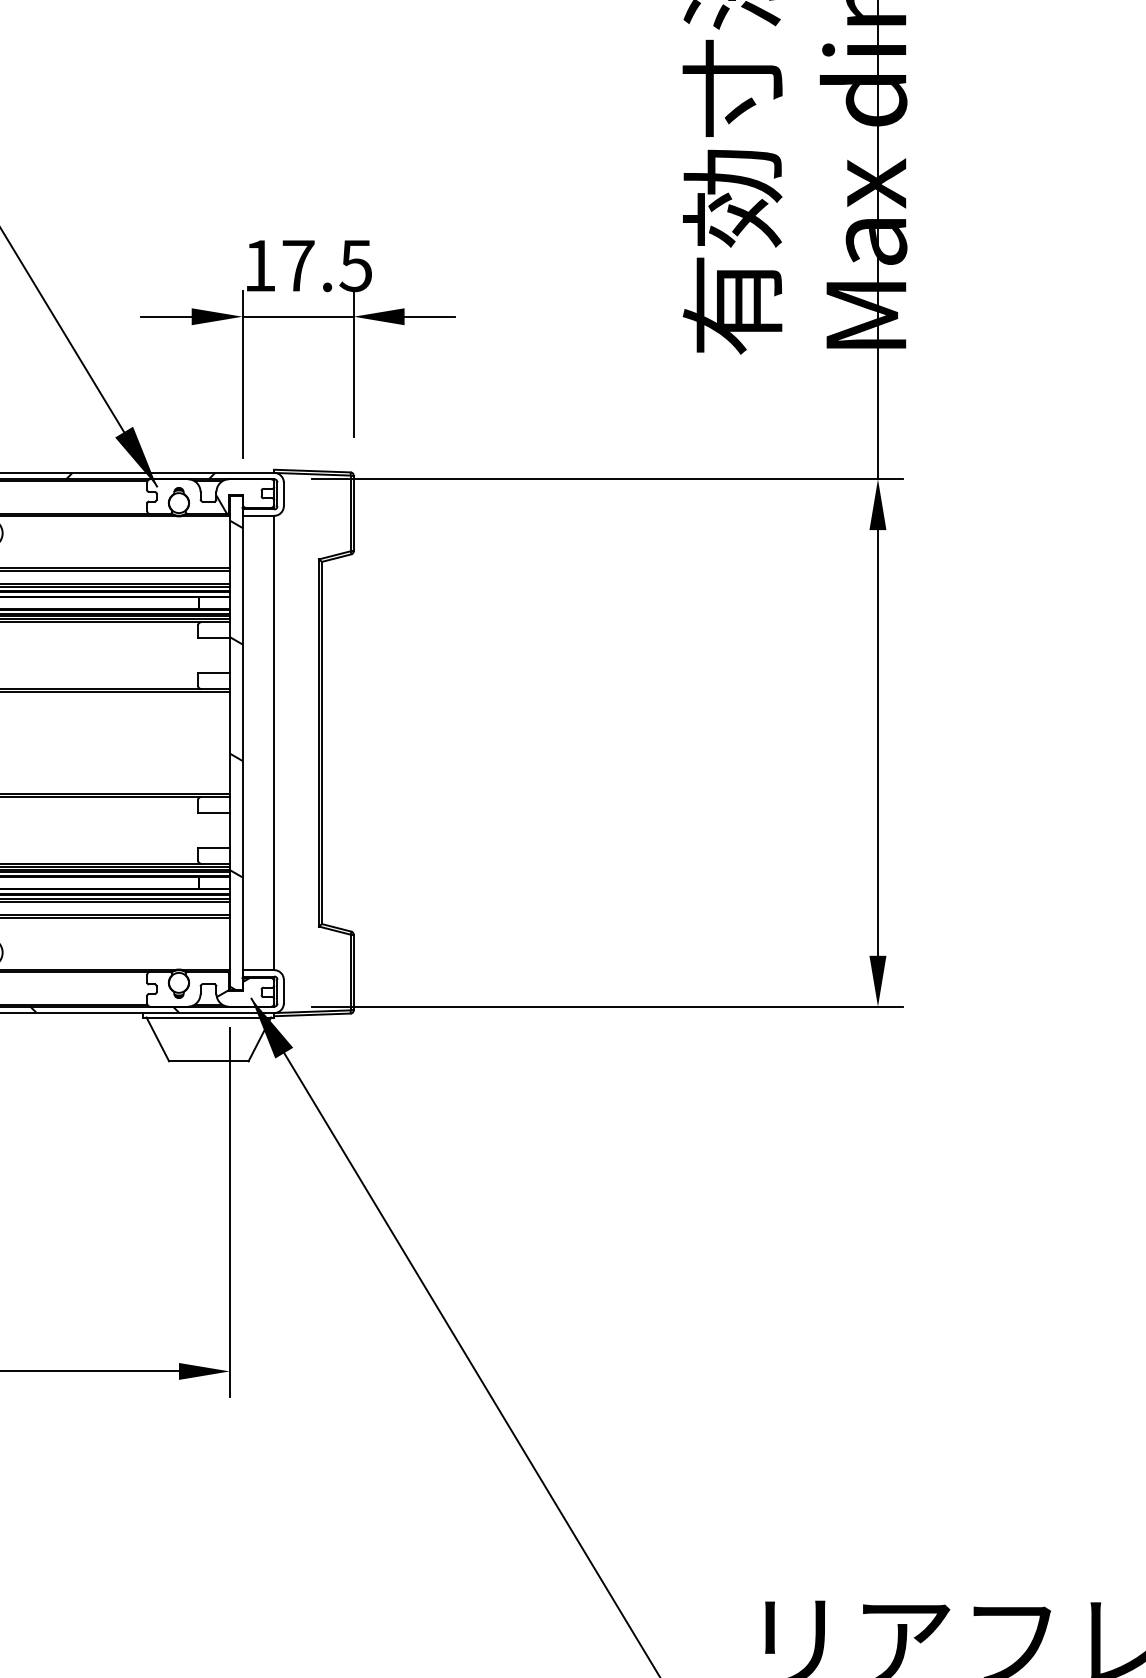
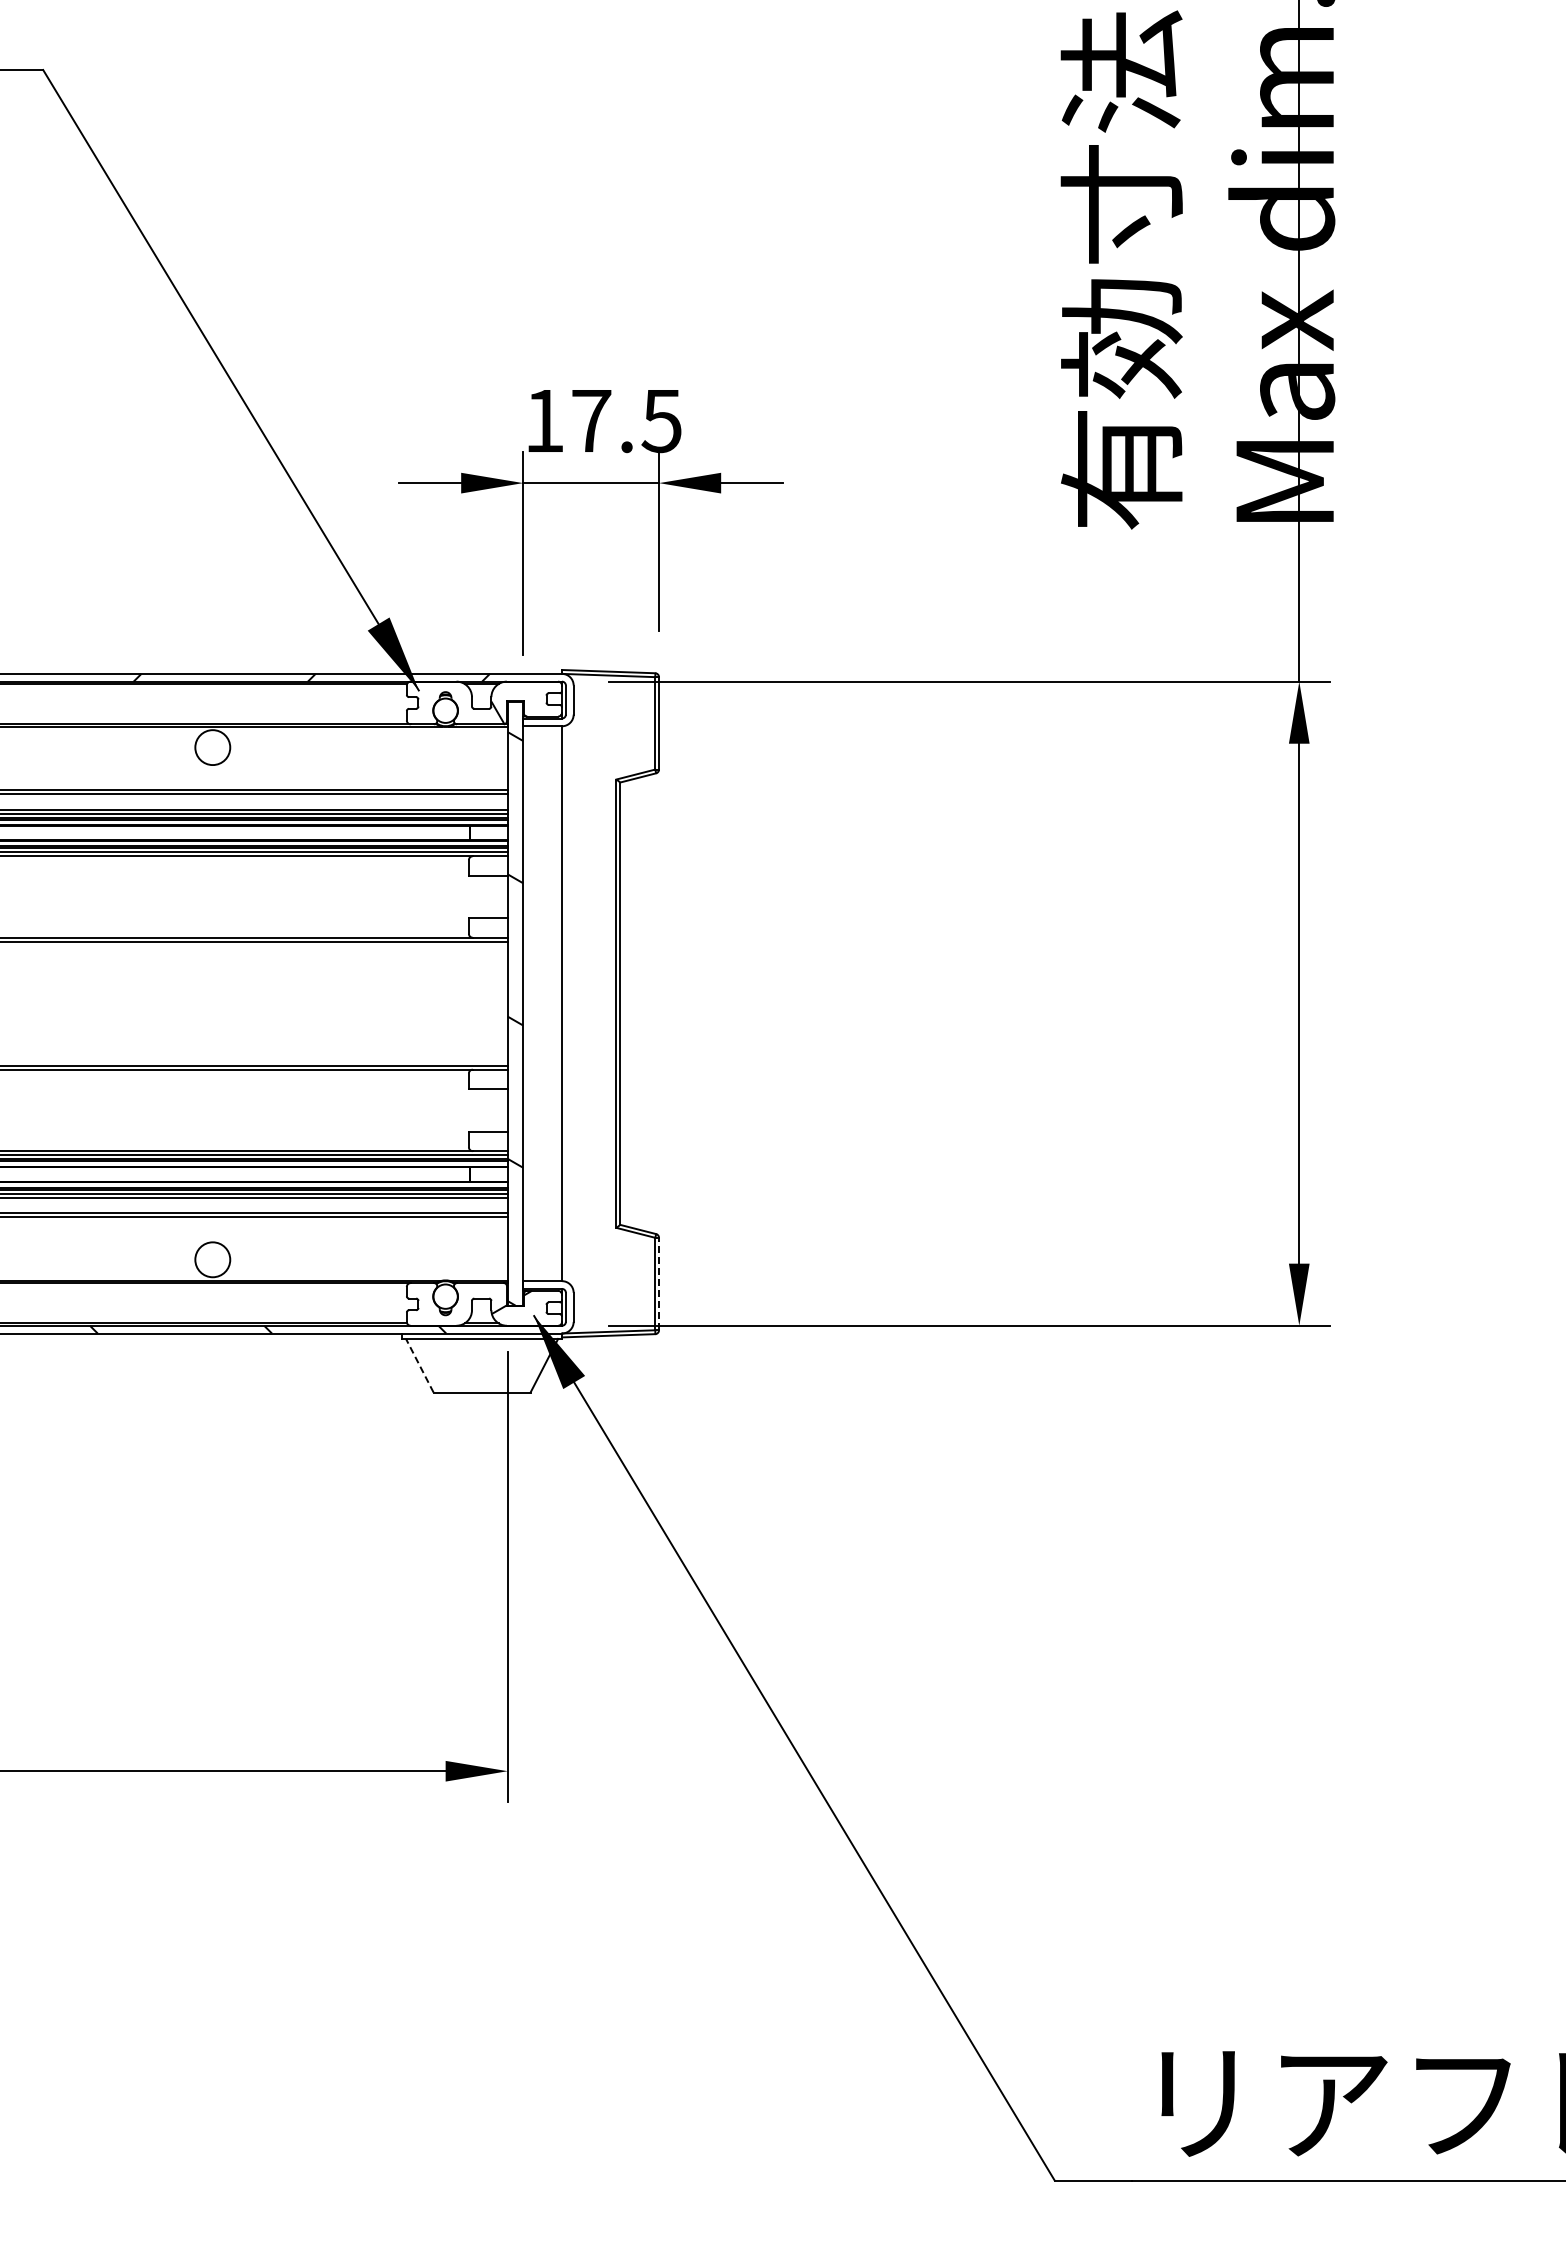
line: (354, 972) -> (659, 1283), solid -> dashed
line: (157, 1039) -> (419, 1365), solid -> dashed

